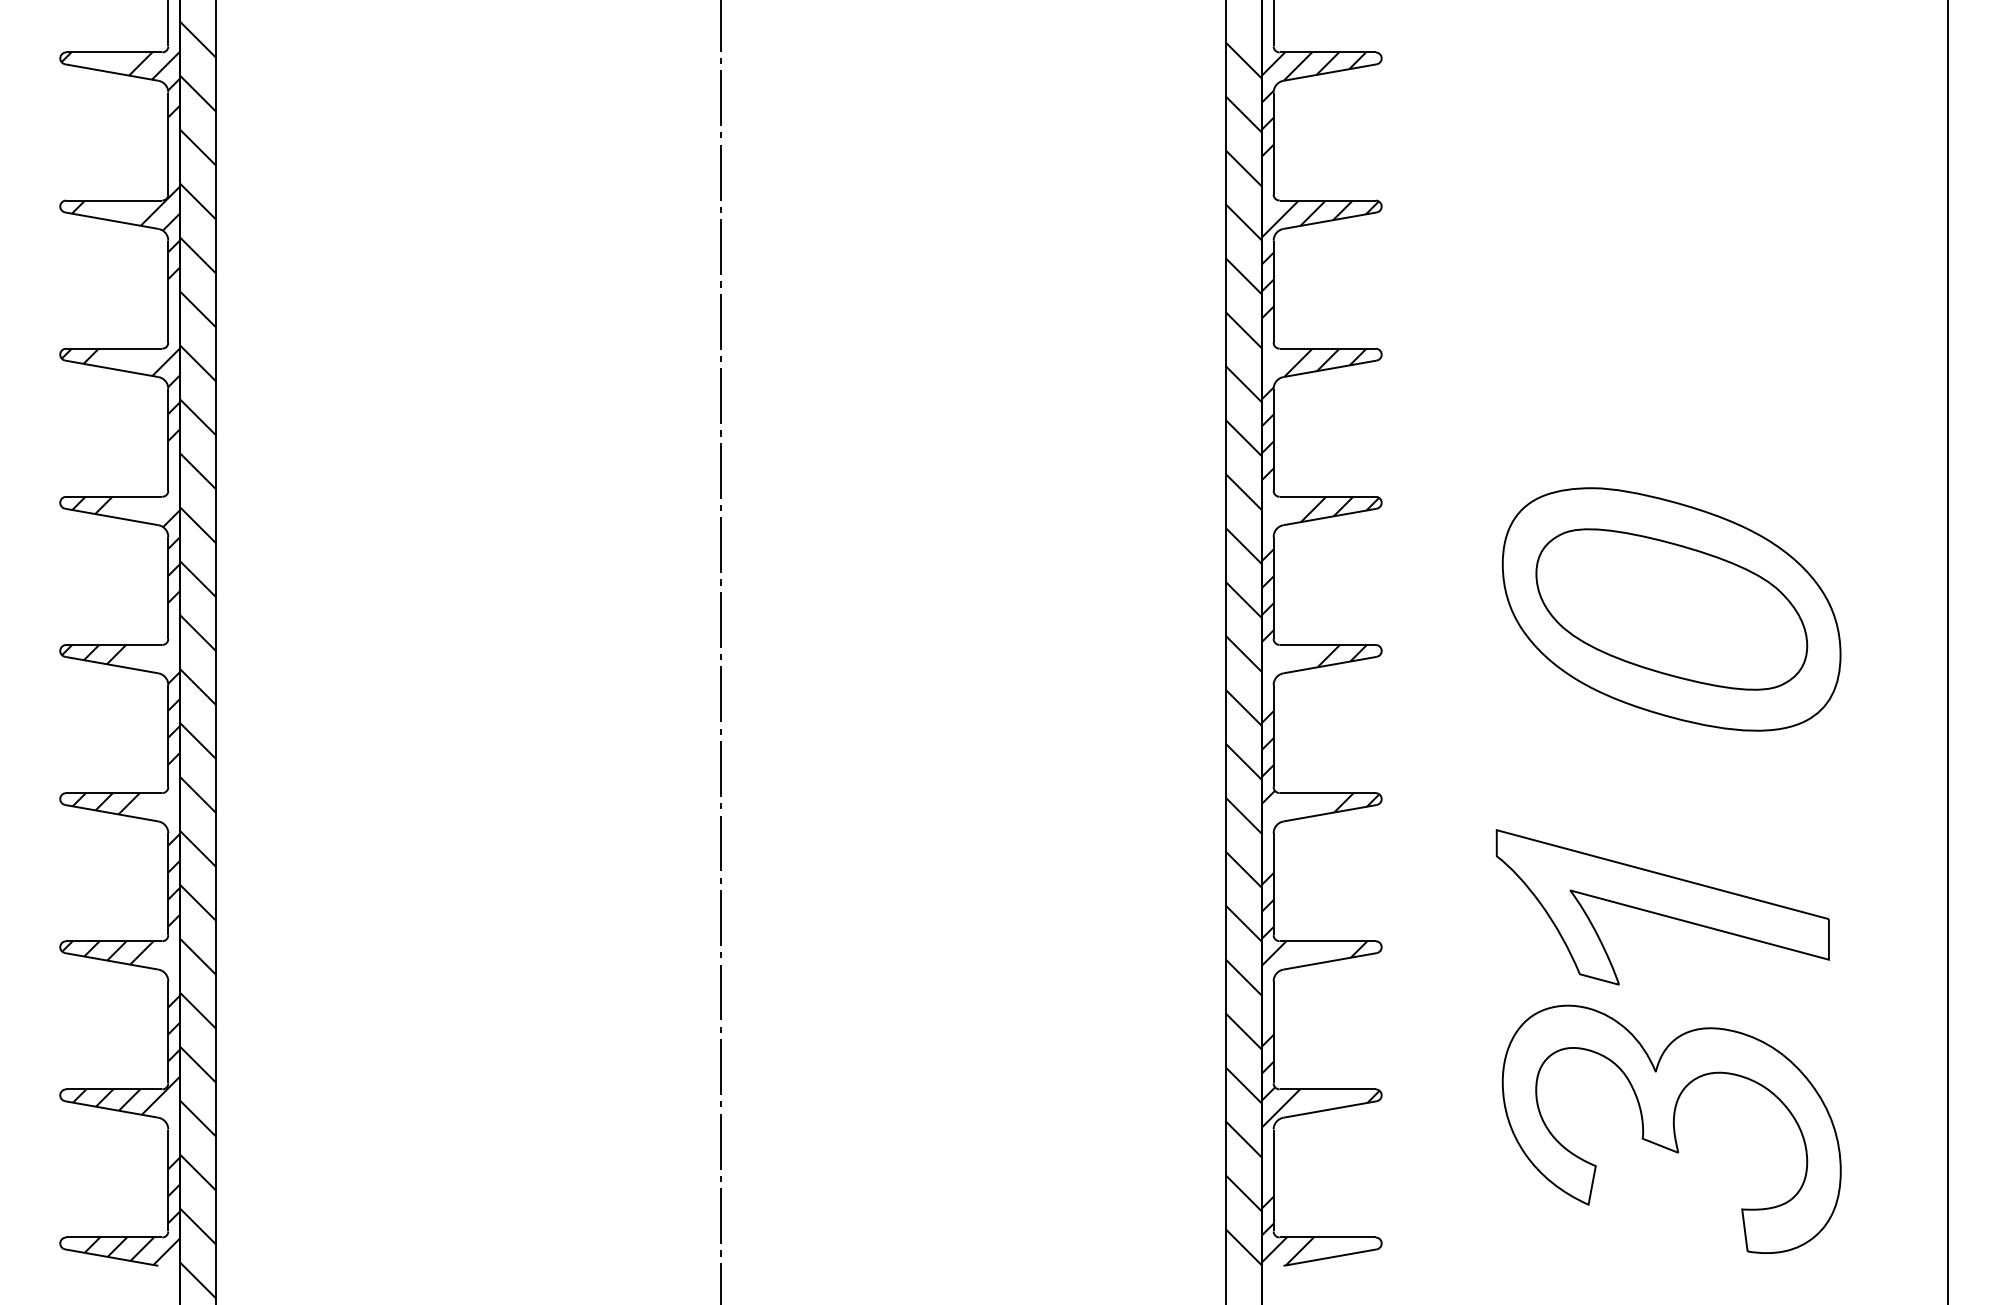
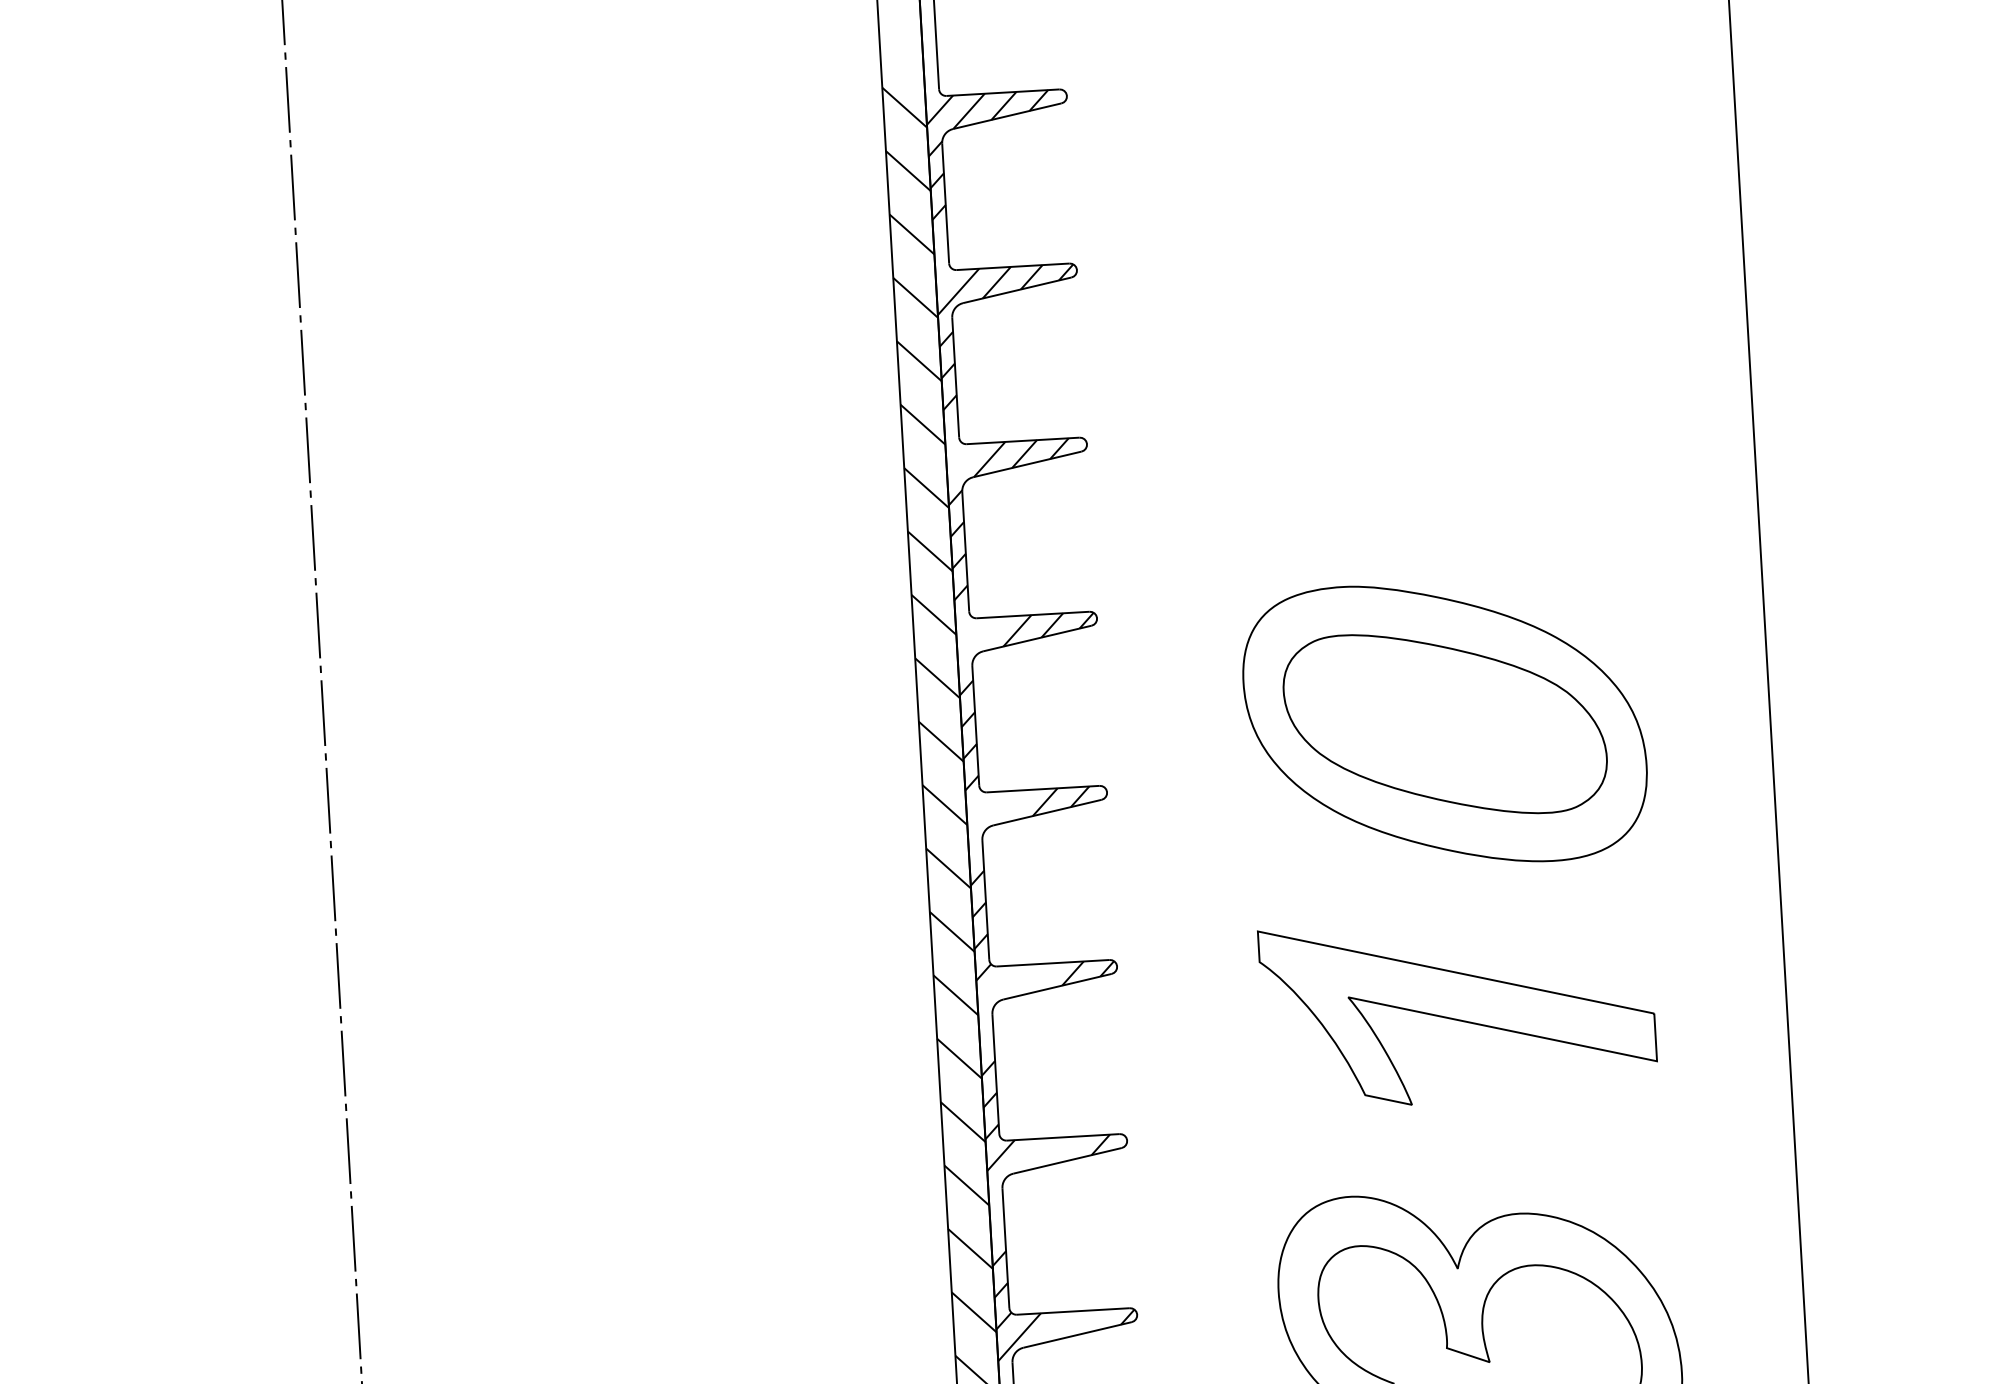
part: (1662, 907) -> (1457, 1011), moved

